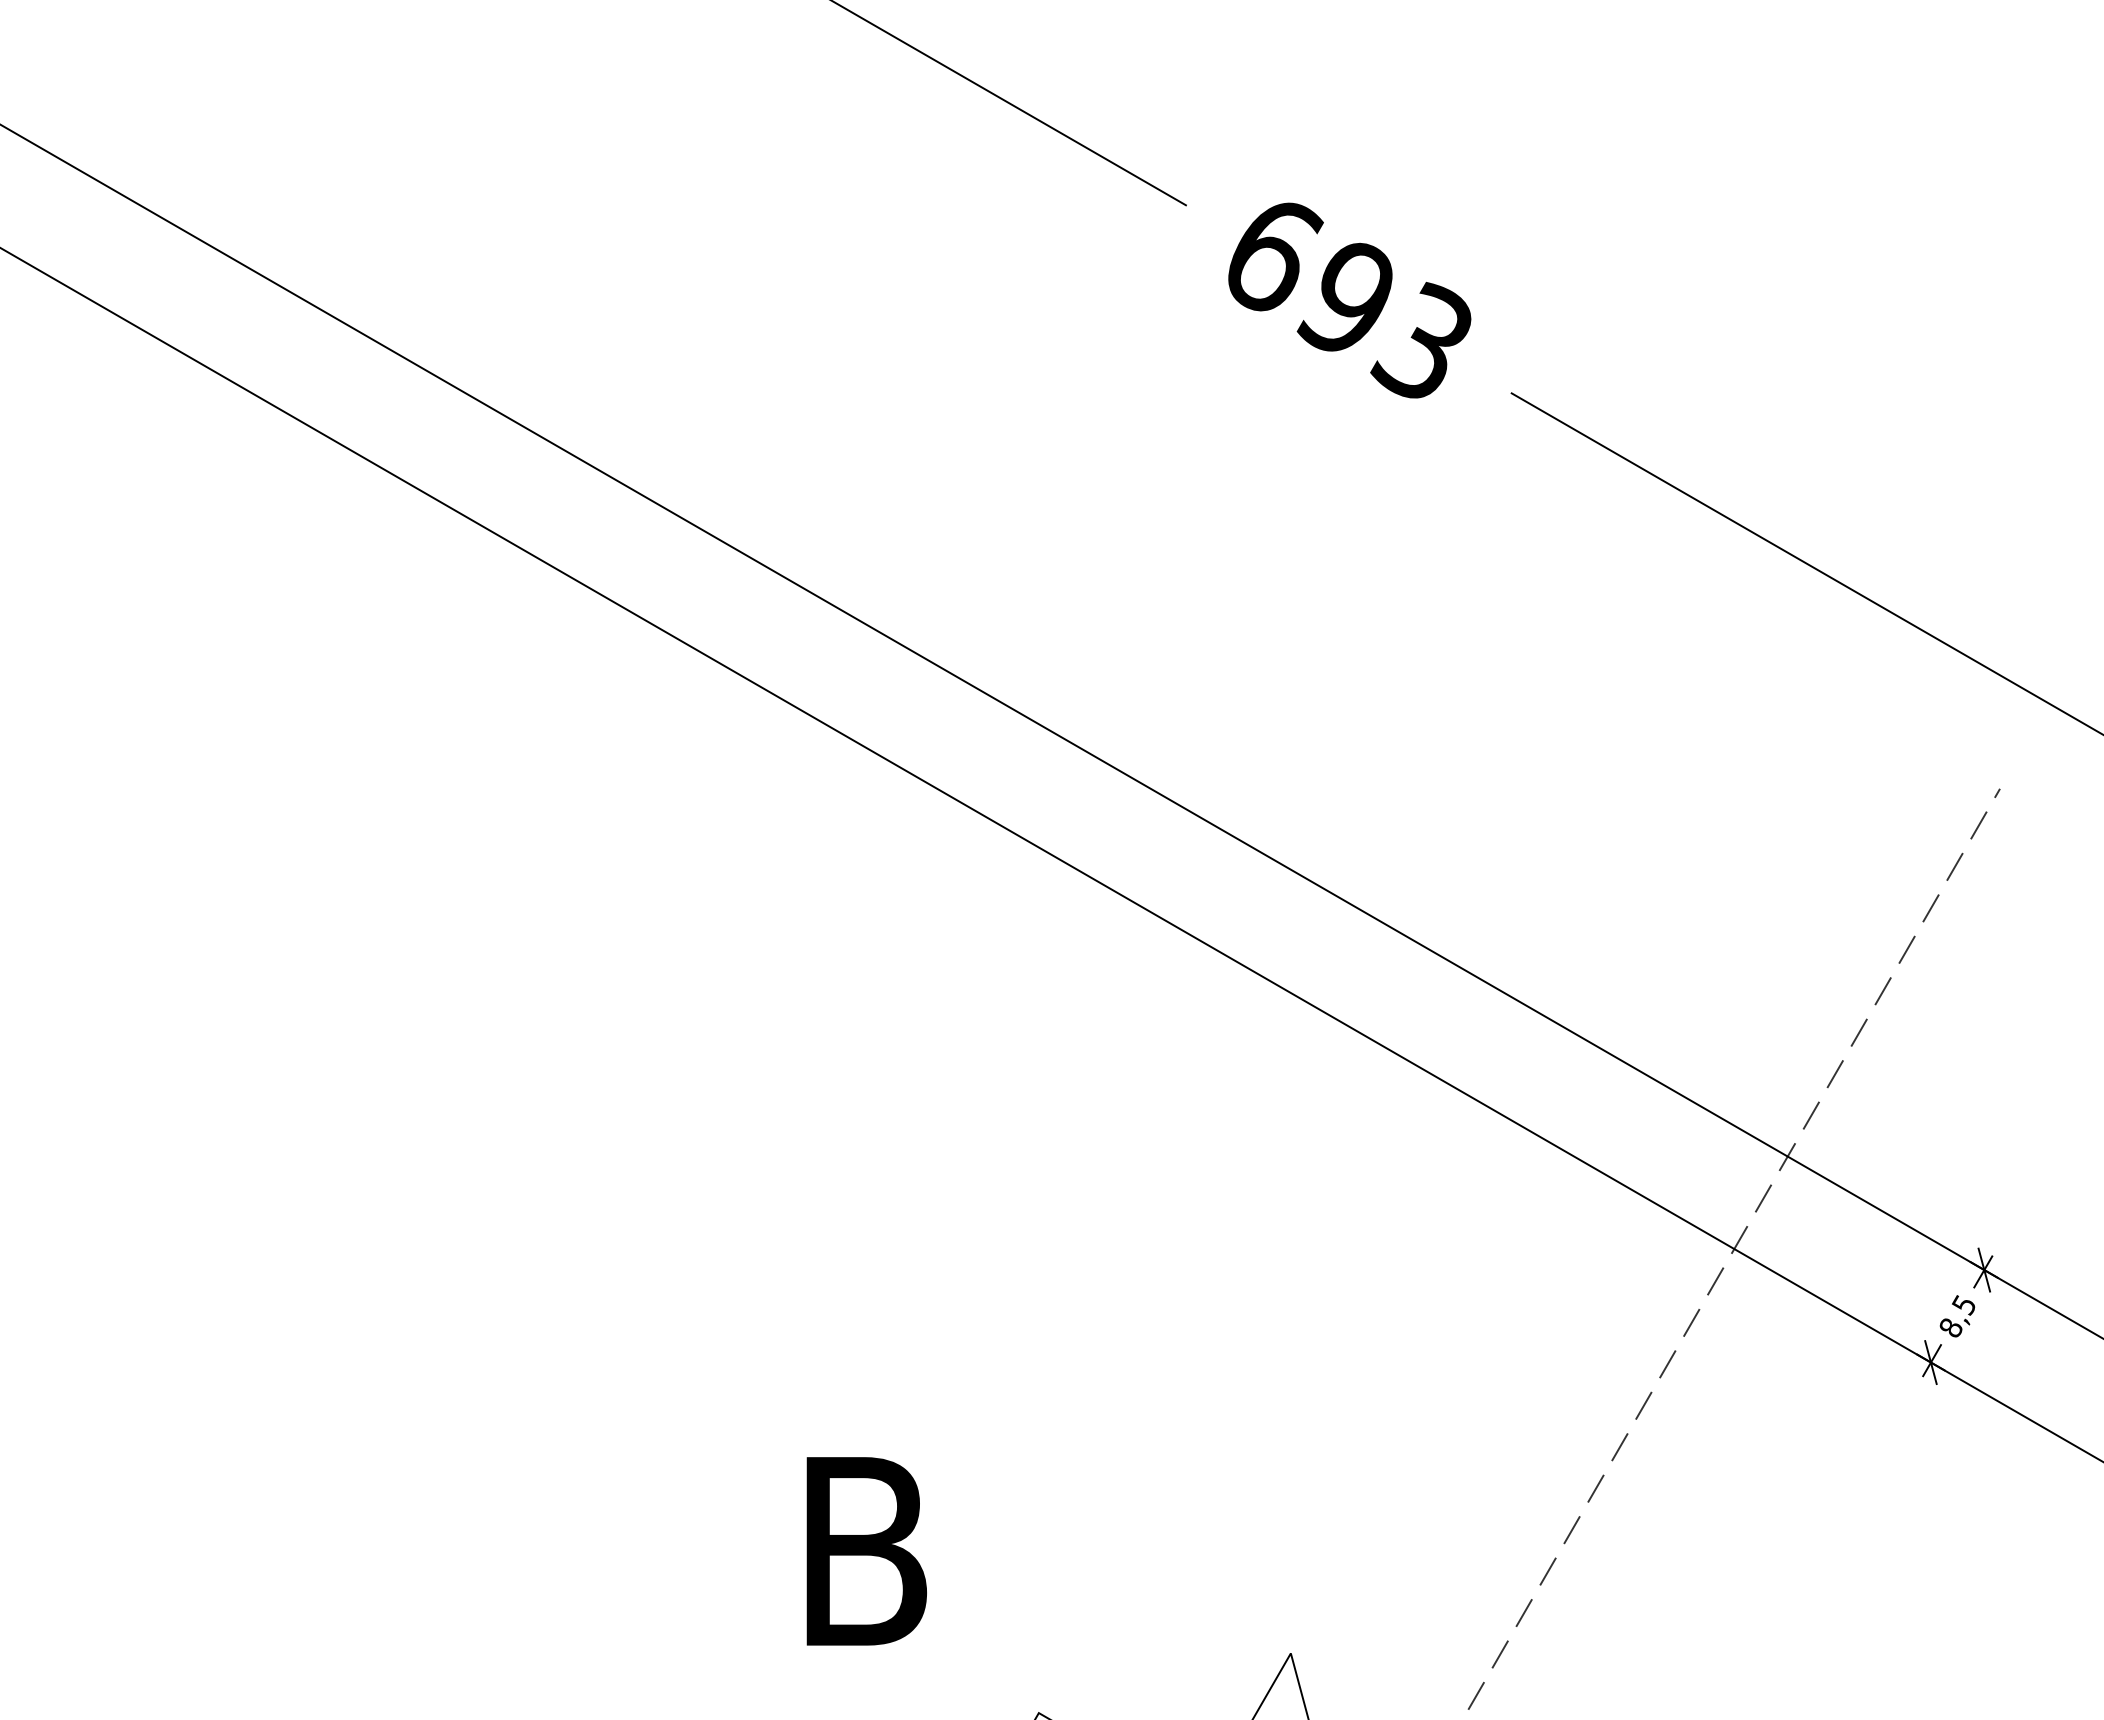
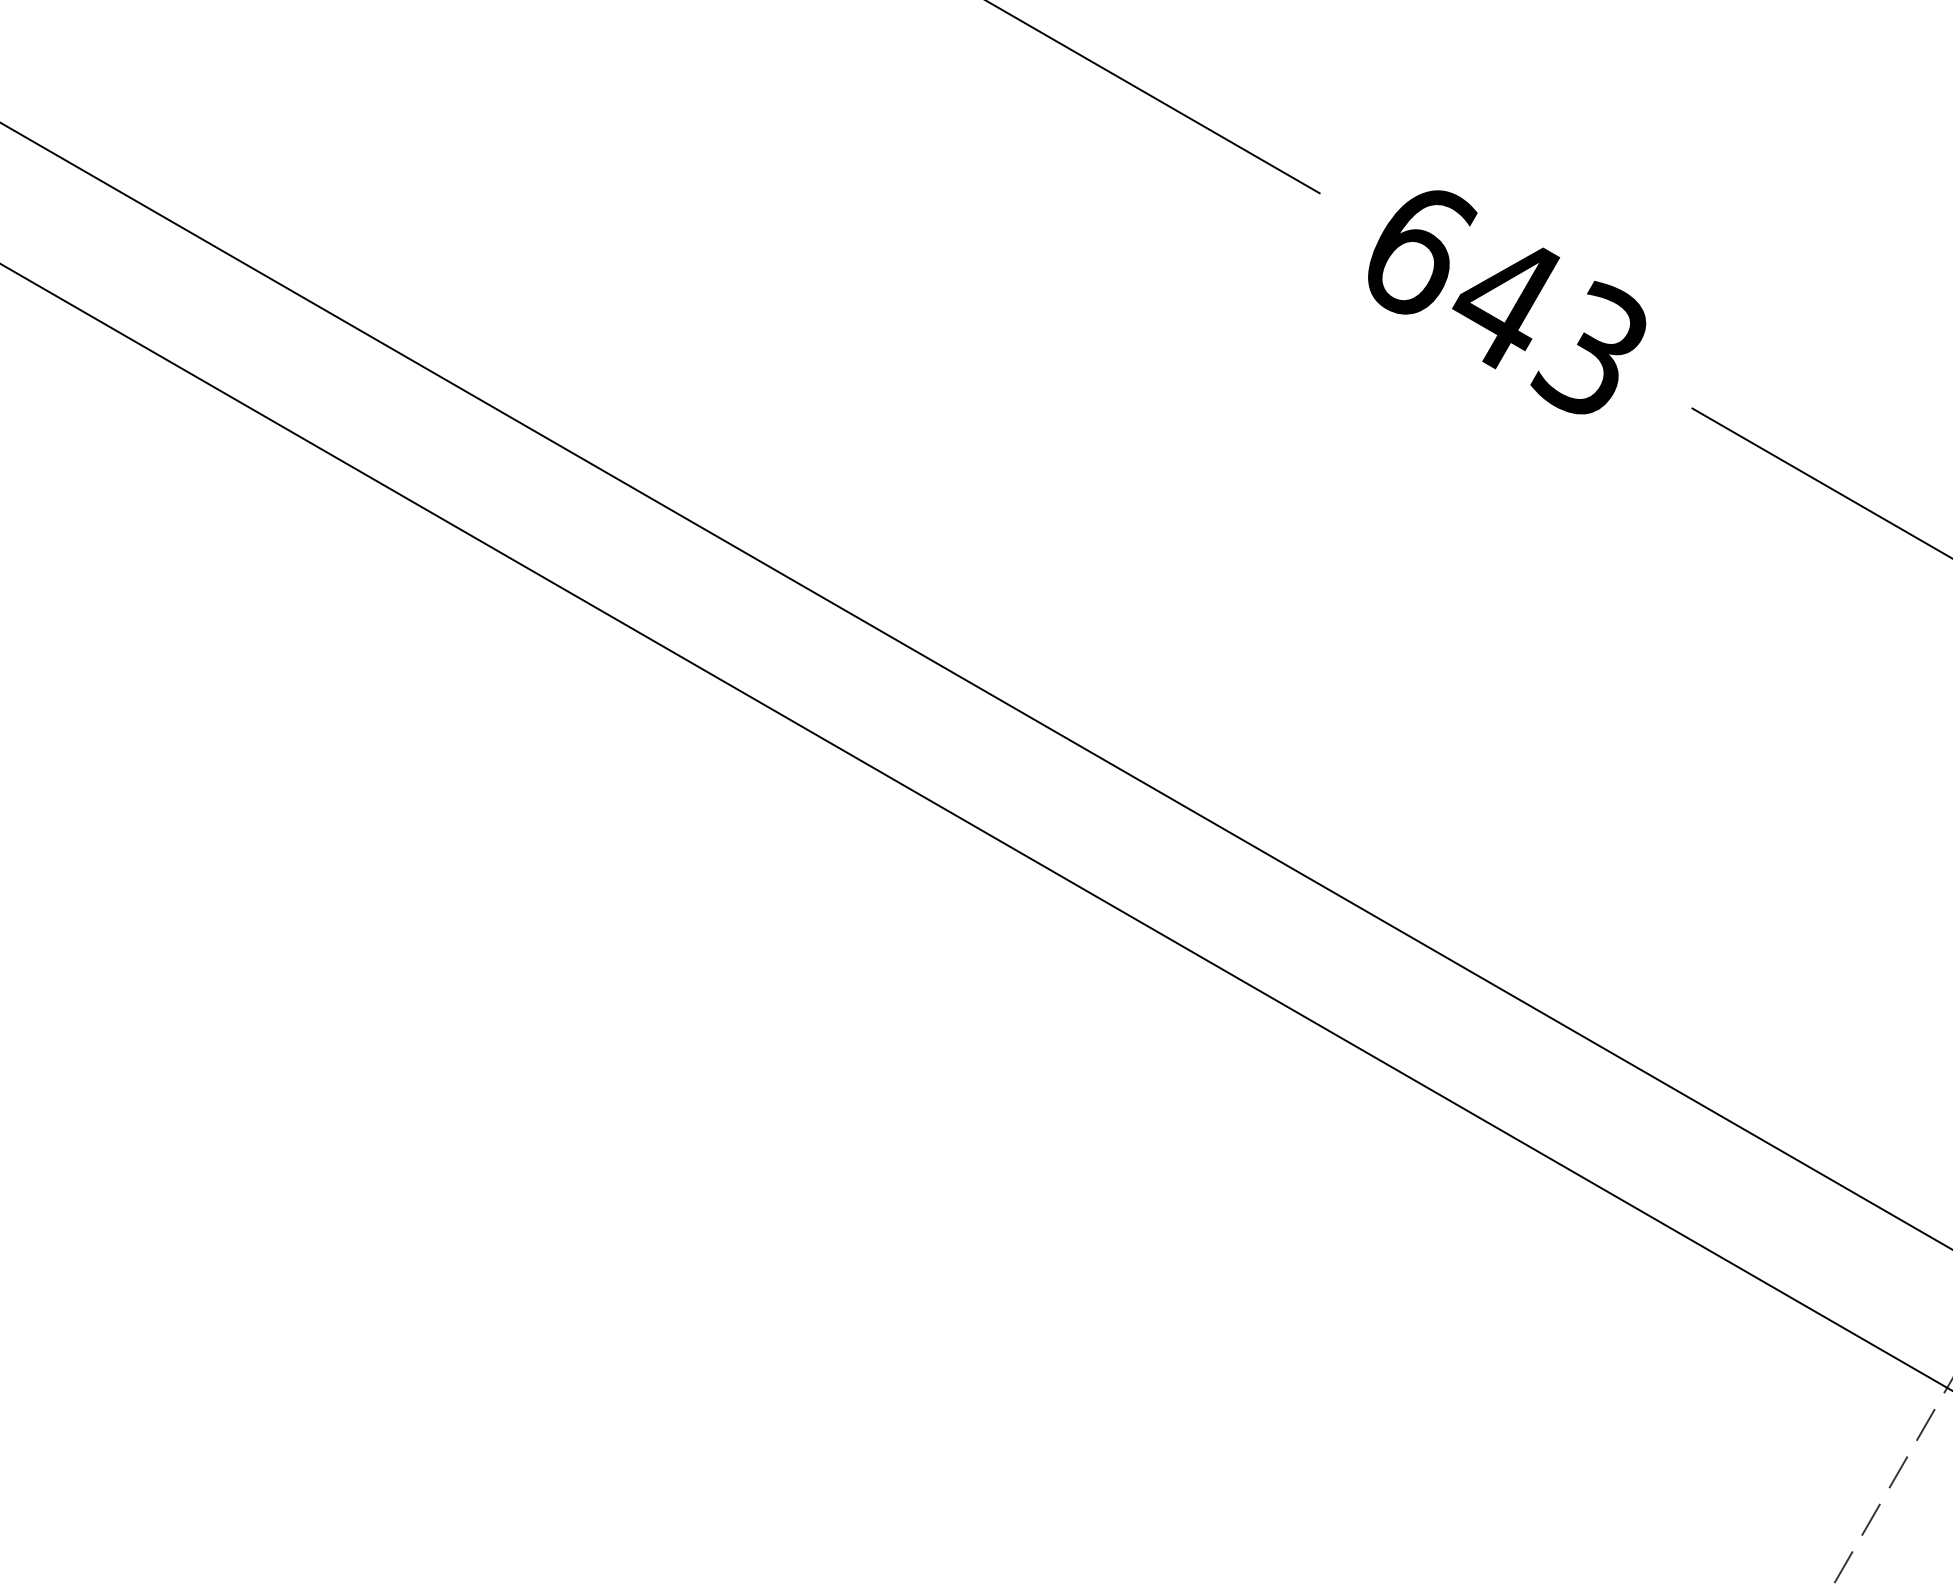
text: (1346, 300) -> (1503, 302), 693 -> 643

